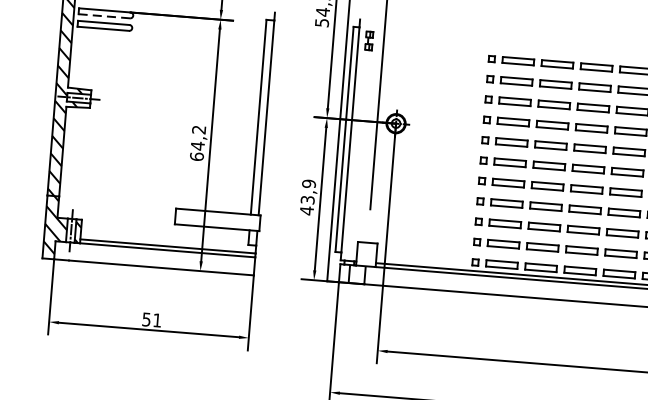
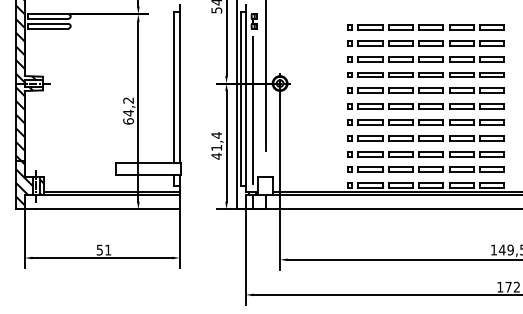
line: (104, 15) -> (48, 18), dashed -> solid
line: (358, 155) -> (253, 110), added
text: (308, 191) -> (216, 141), 43,9 -> 41,4

